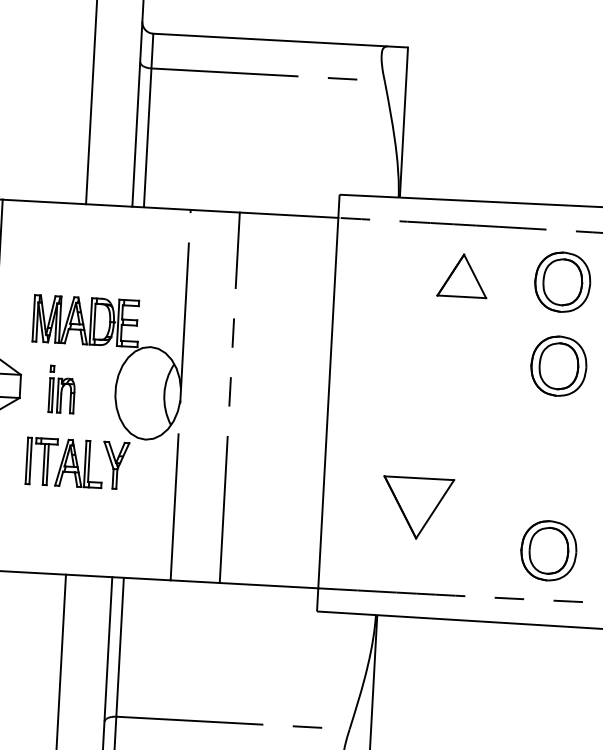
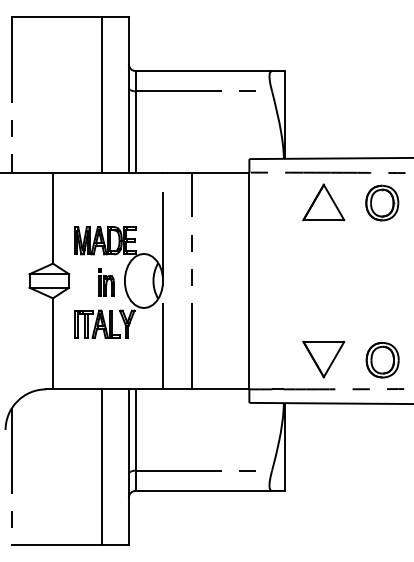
part: (462, 275) -> (323, 202), size x1.43
part: (558, 365) -> (382, 251), removed
part: (61, 389) -> (106, 282), moved
part: (417, 508) -> (323, 359), moved

